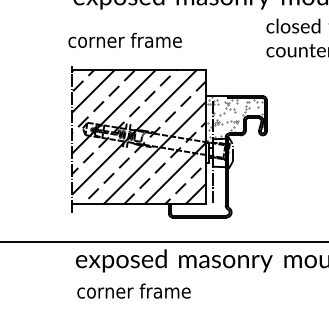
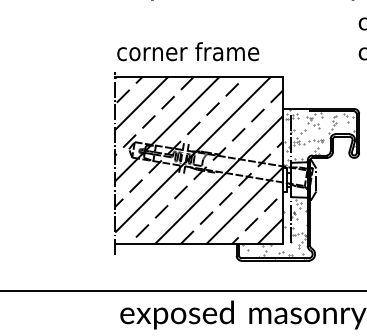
text: (124, 39) -> (187, 50), moved
hatch: (198, 191) -> (273, 228), added

